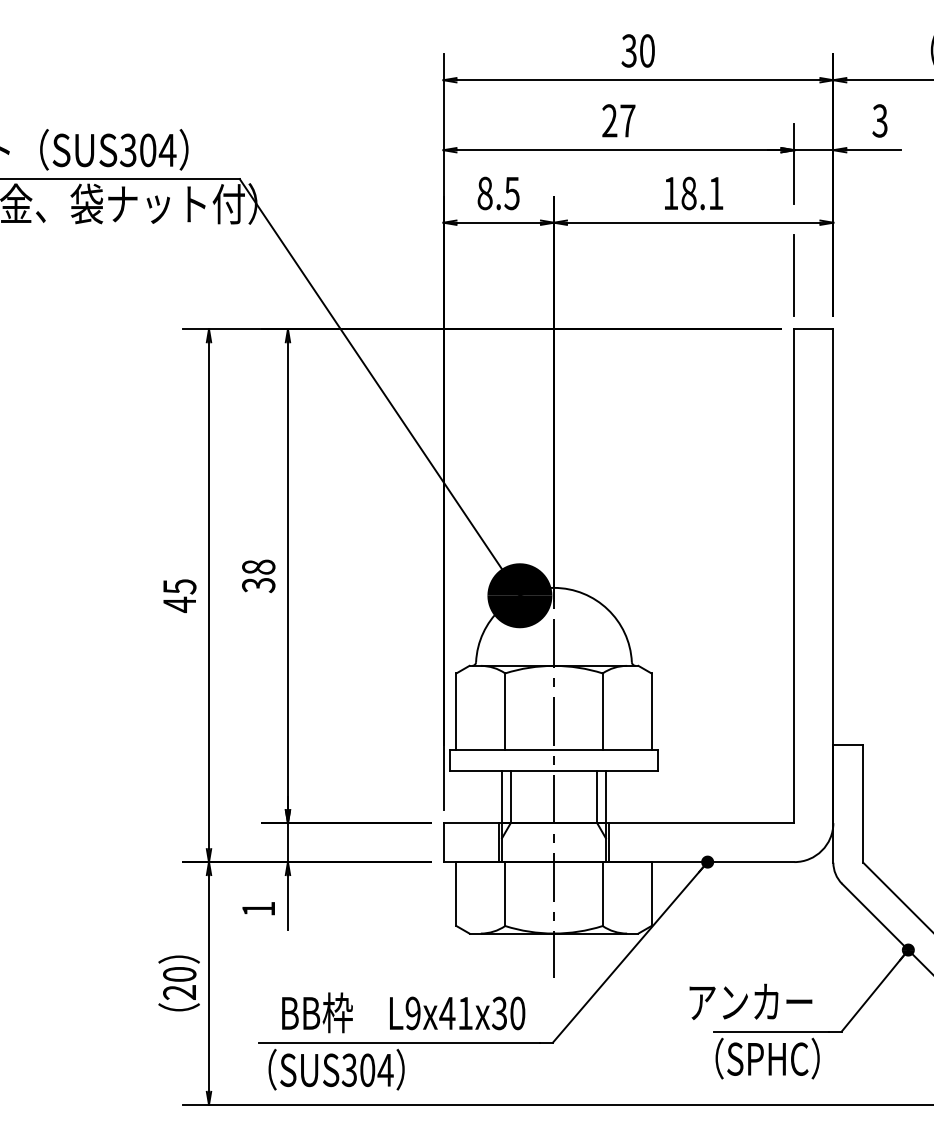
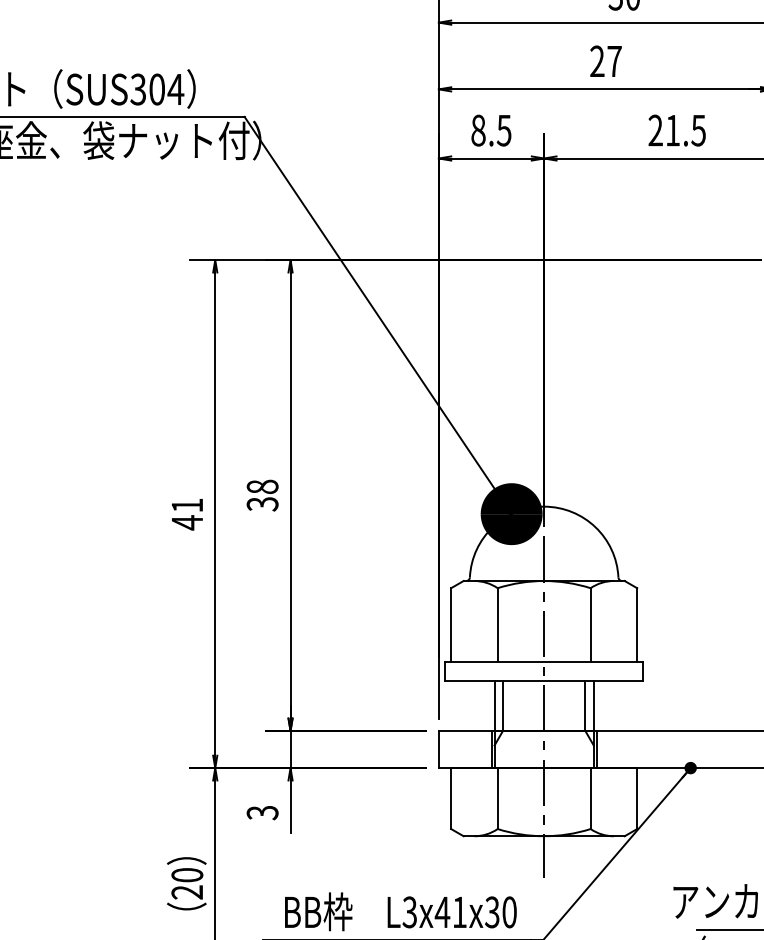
text: (693, 193) -> (677, 130), 18.1 -> 21.5
text: (179, 586) -> (187, 505), 45 -> 41
text: (258, 908) -> (262, 812), 1 -> 3
text: (412, 1013) -> (409, 912), L9x41x30 -> L3x41x30

